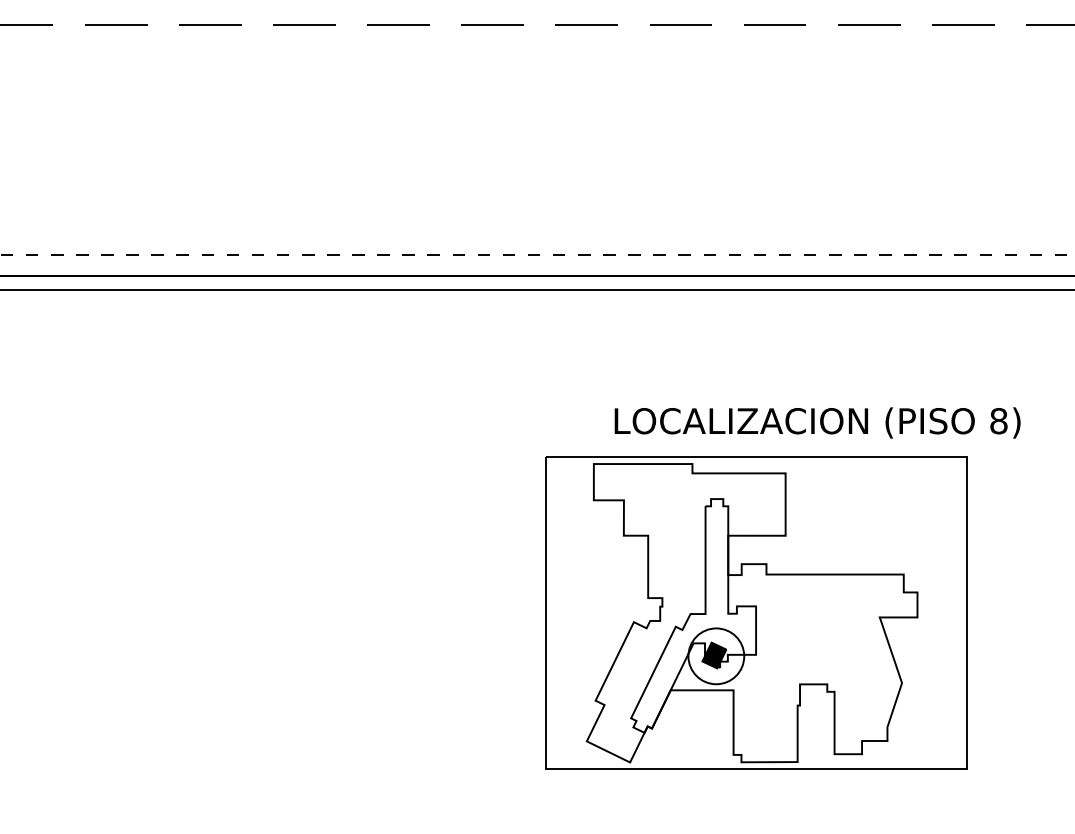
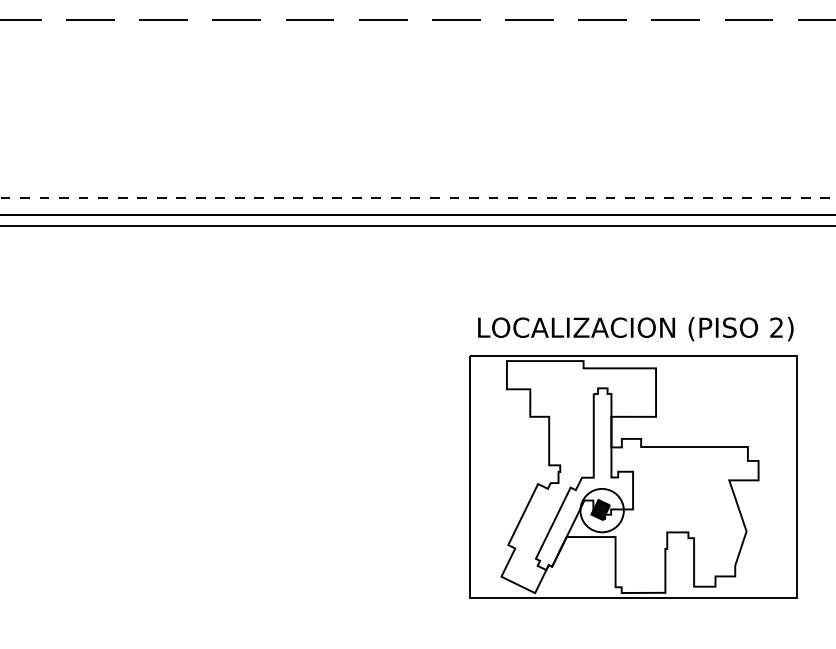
text: (998, 421) -> (776, 327), 8) -> 2)
part: (756, 612) -> (633, 476), moved

